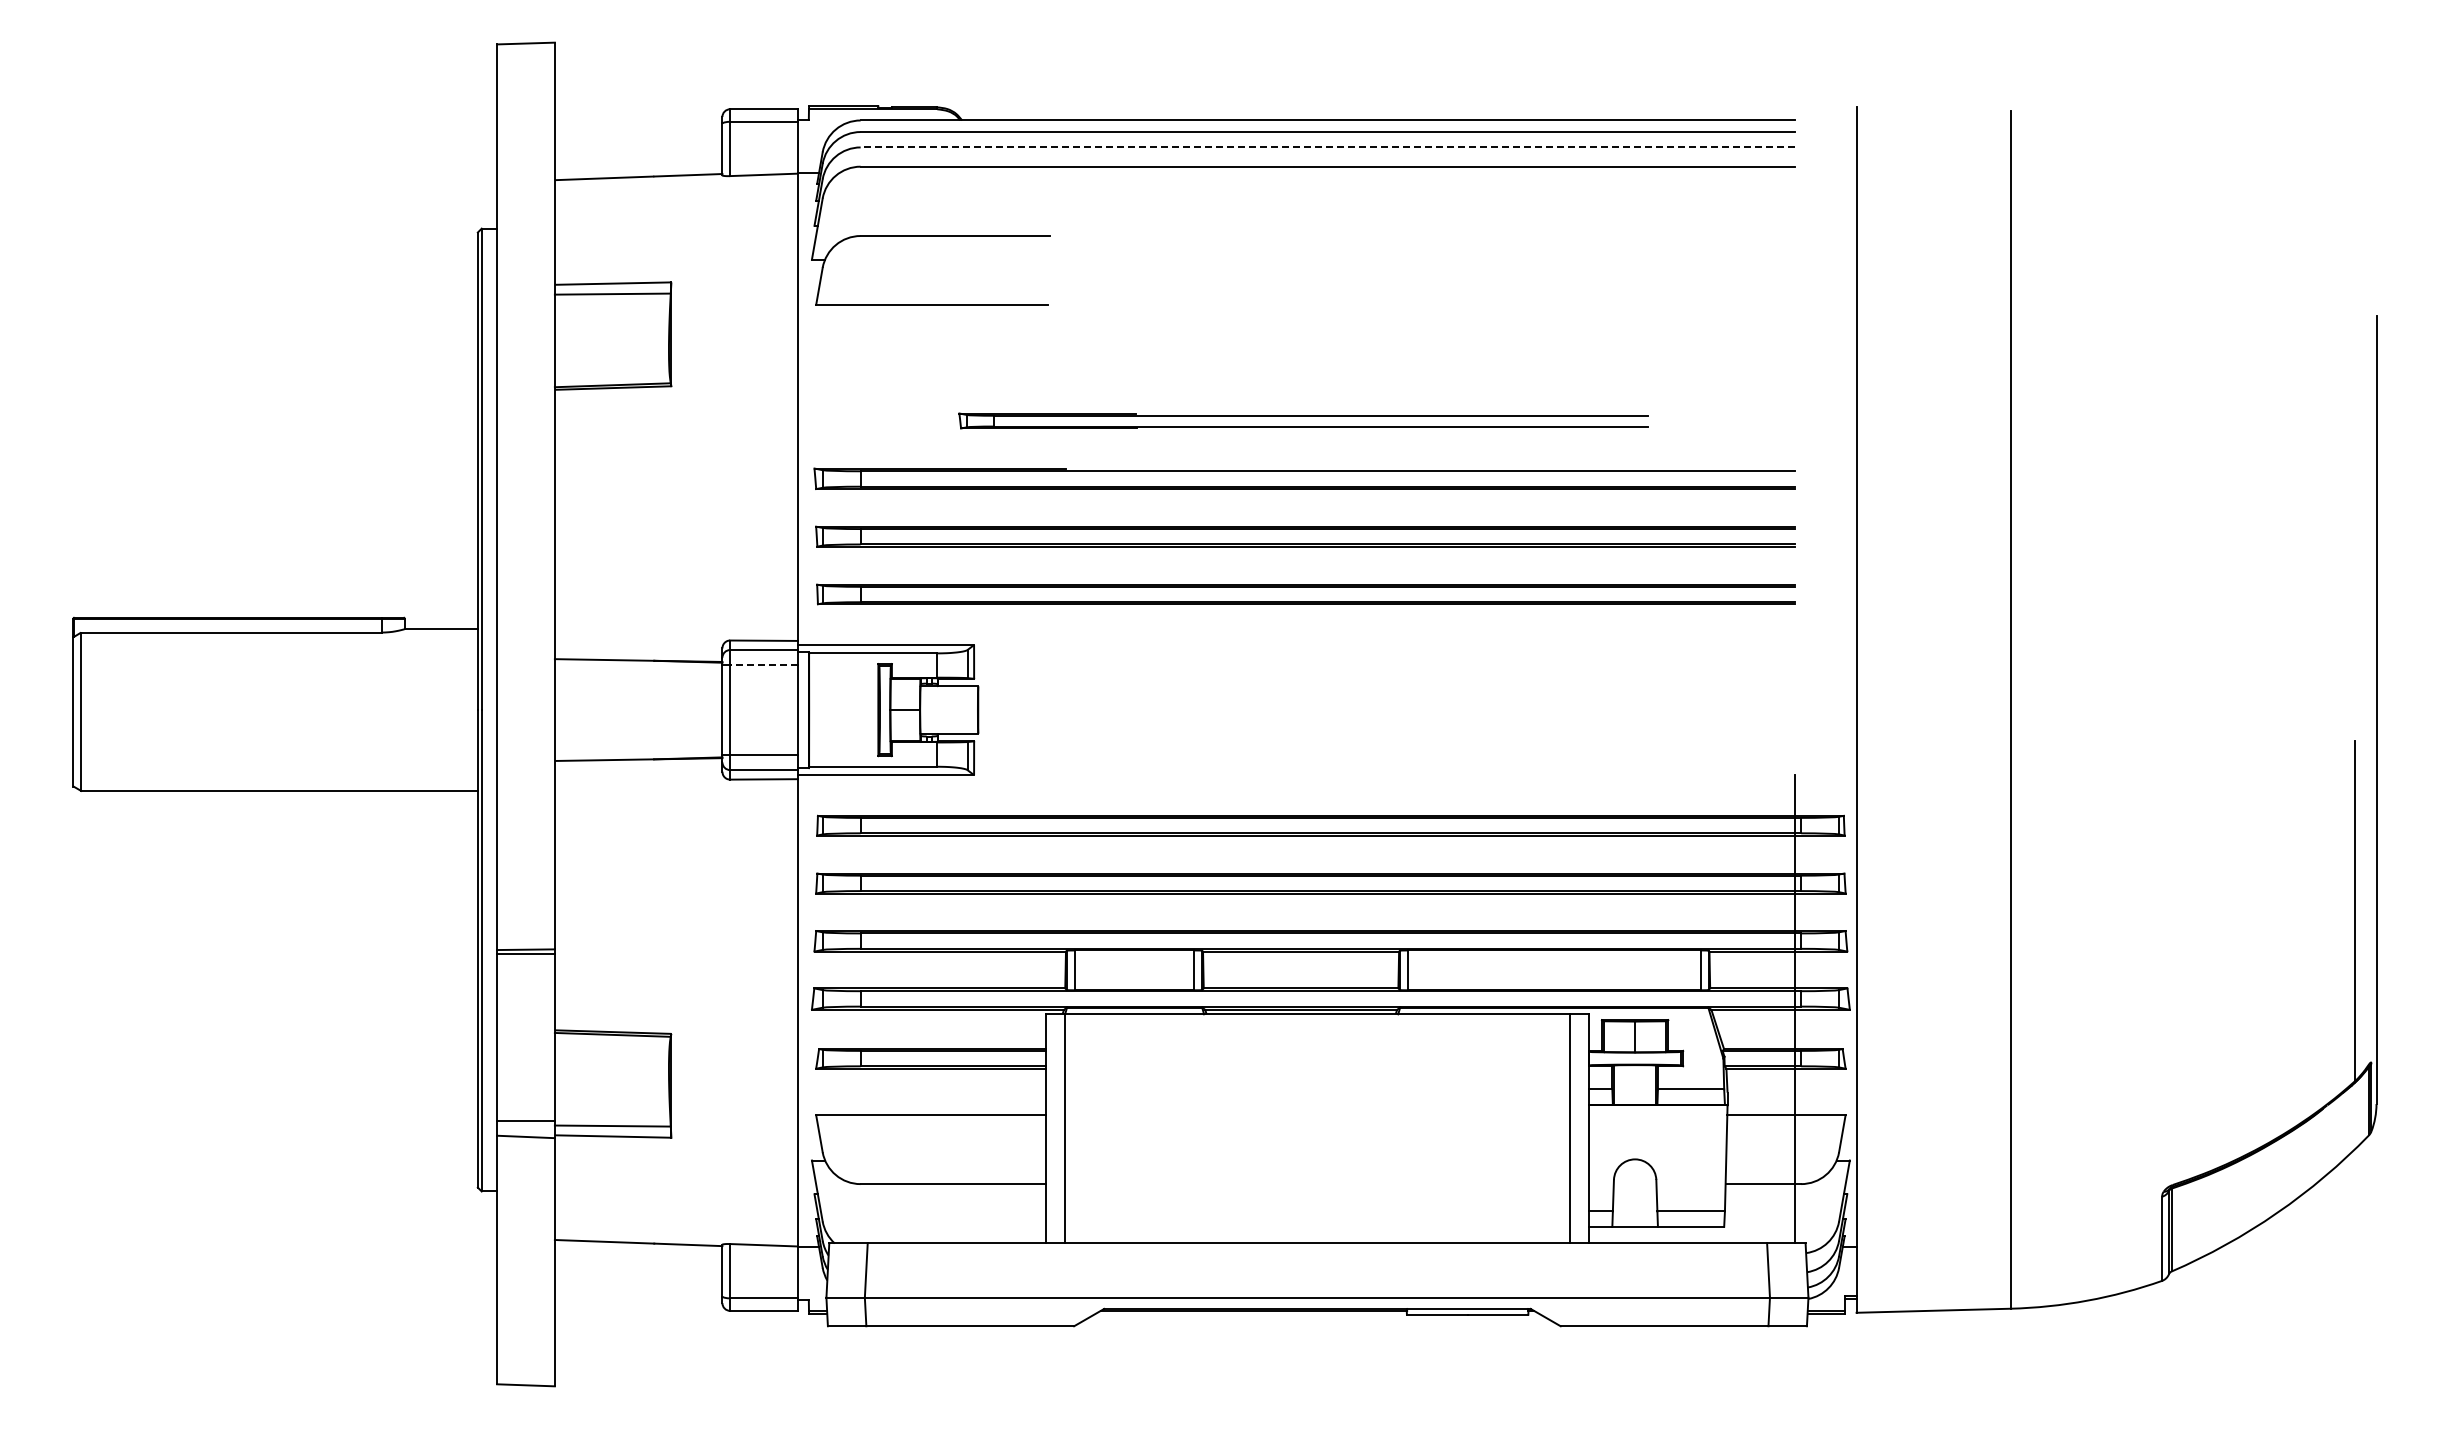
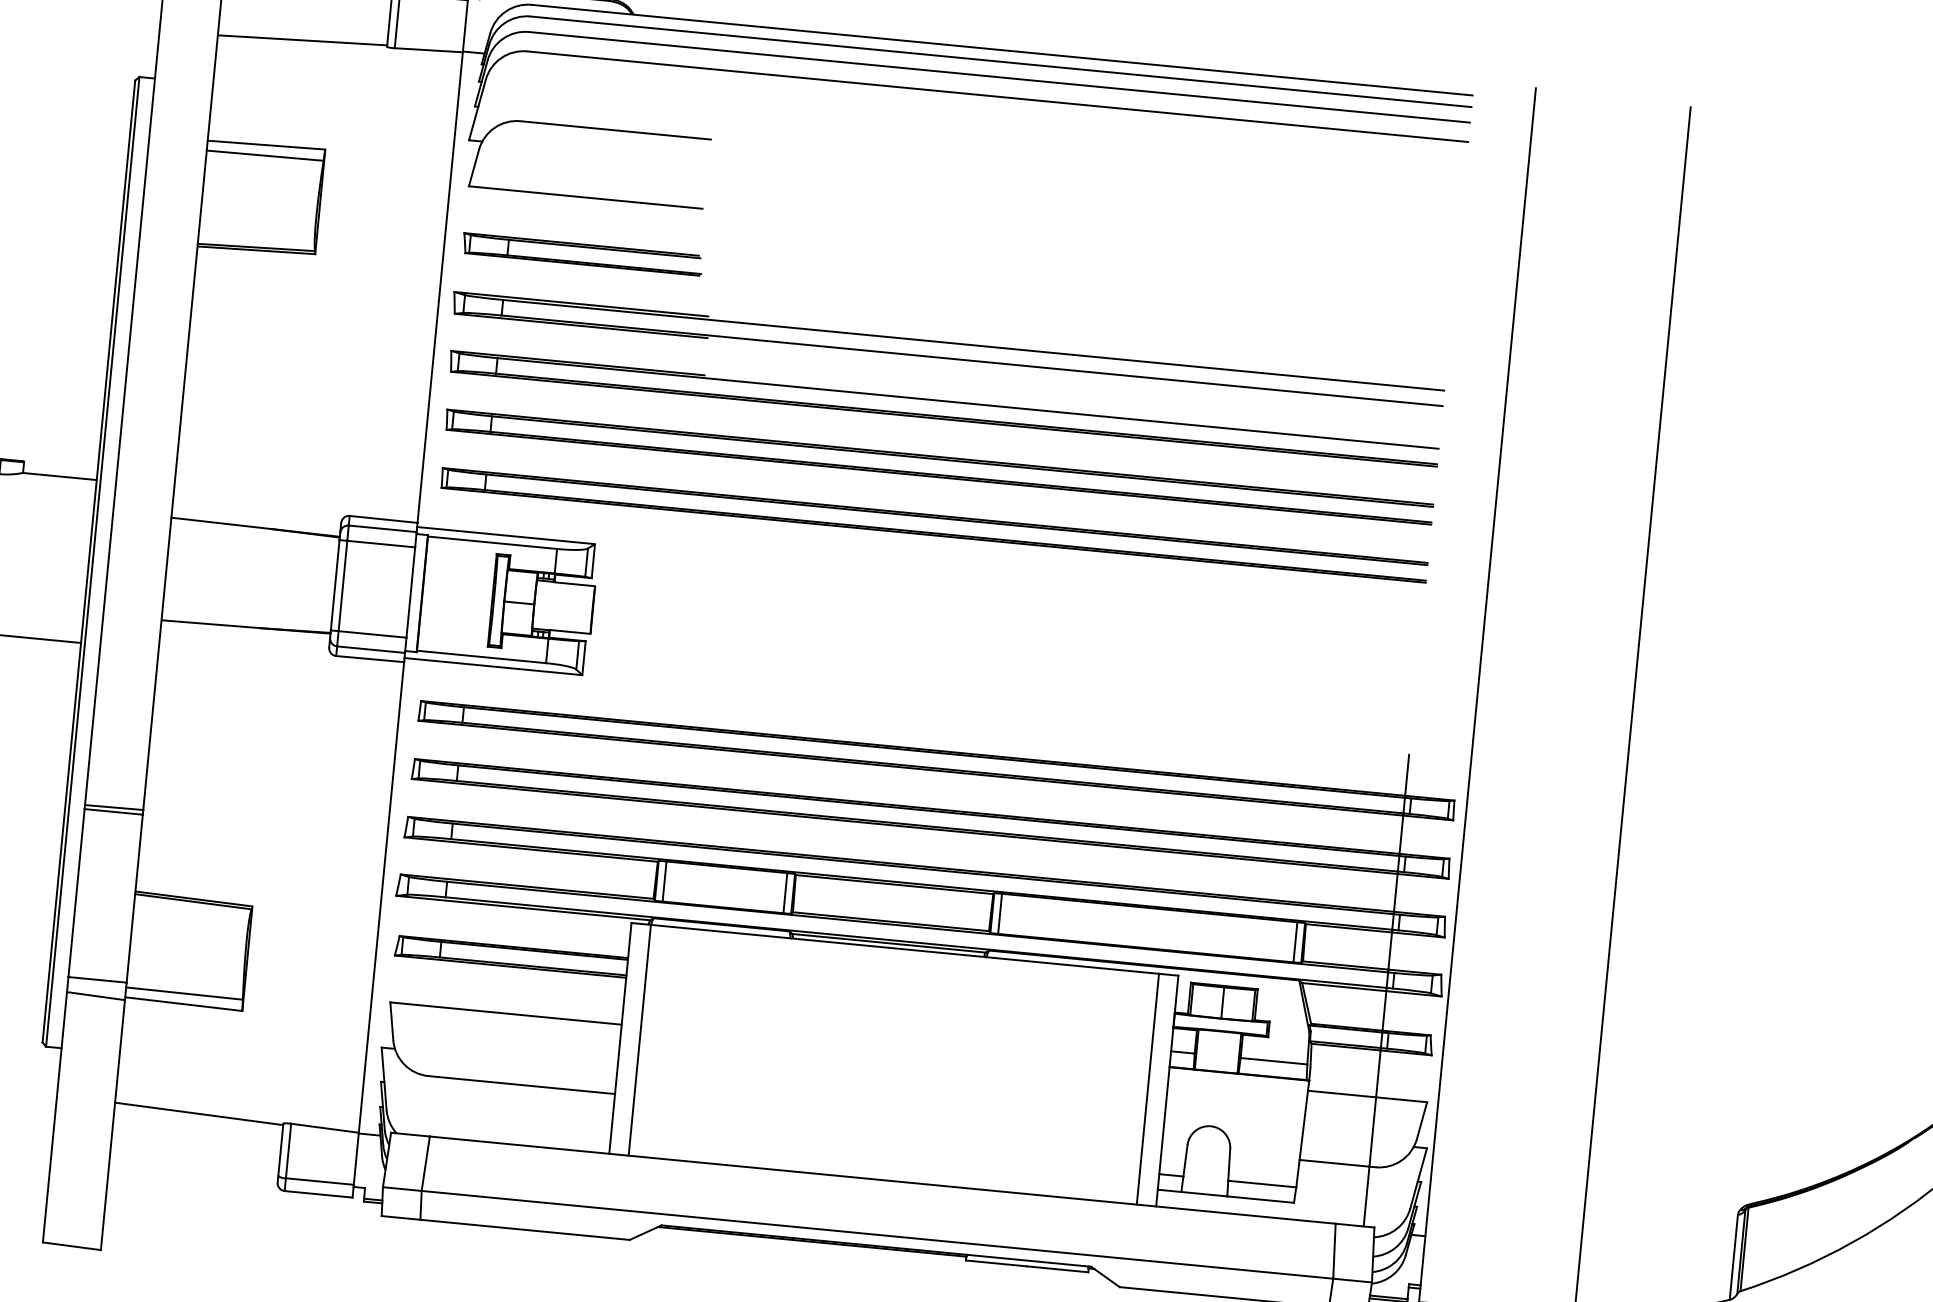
line: (1327, 147) -> (999, 77), dashed -> solid
part: (934, 360) -> (582, 253), added
part: (1303, 420) -> (948, 349), size x1.43
line: (763, 665) -> (380, 544), dashed -> solid

